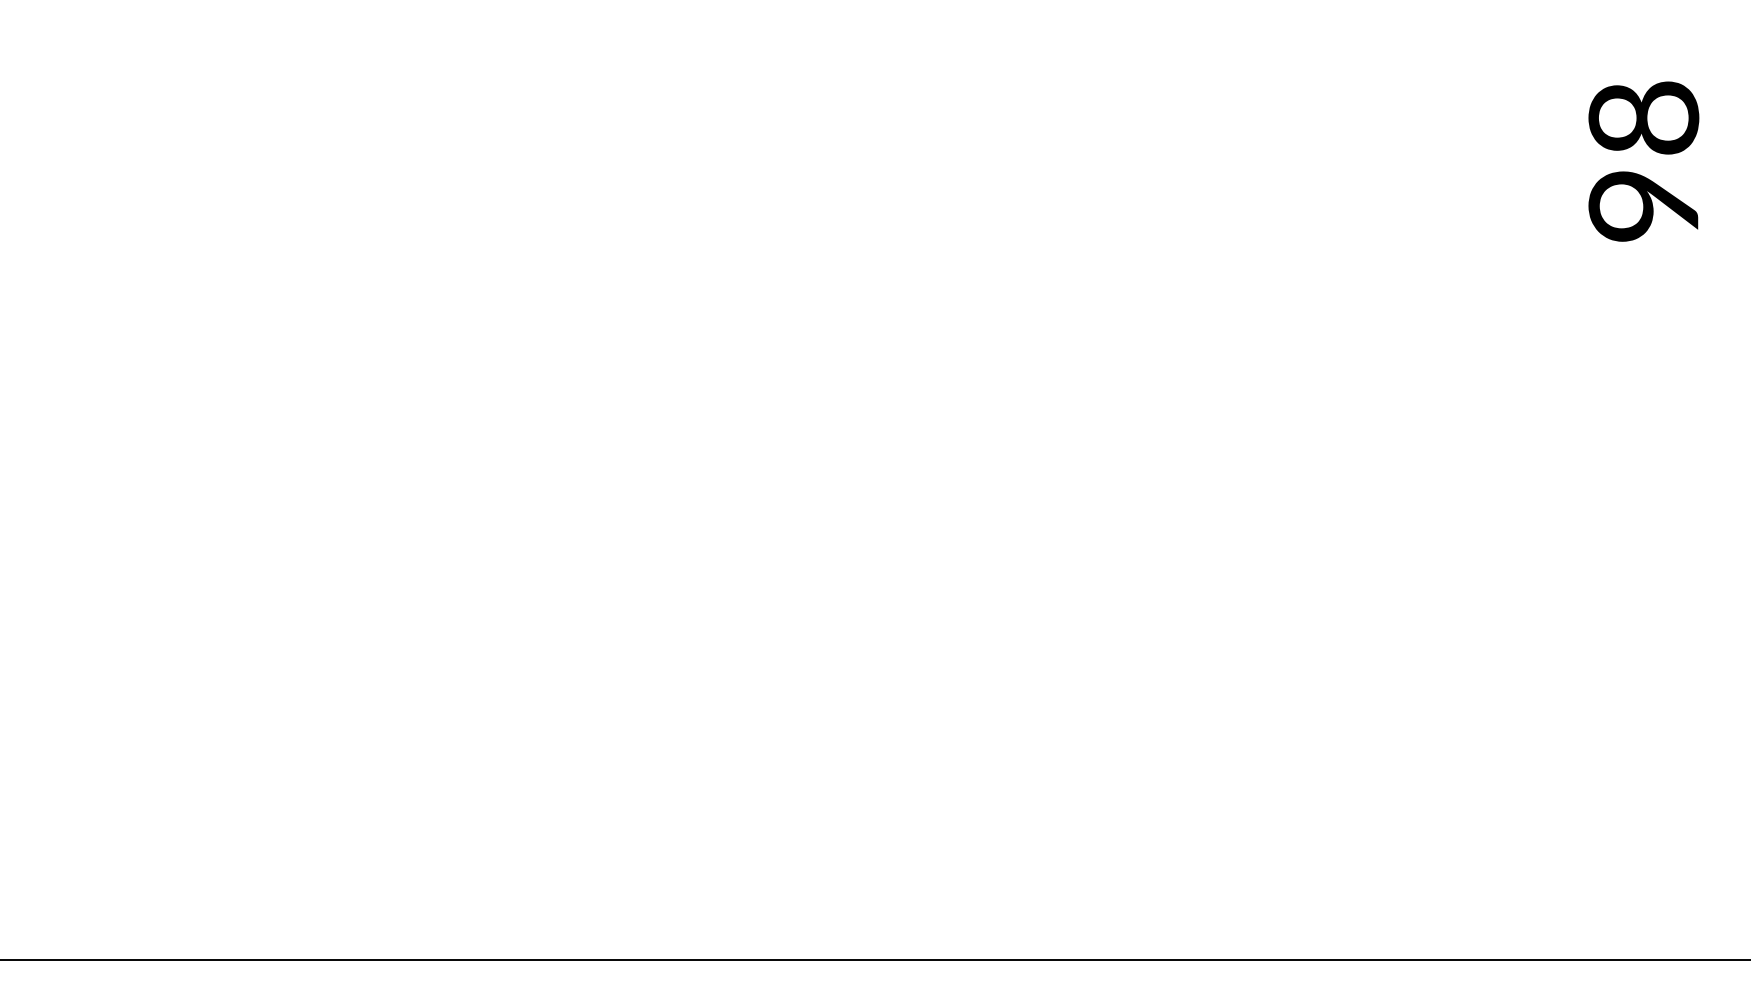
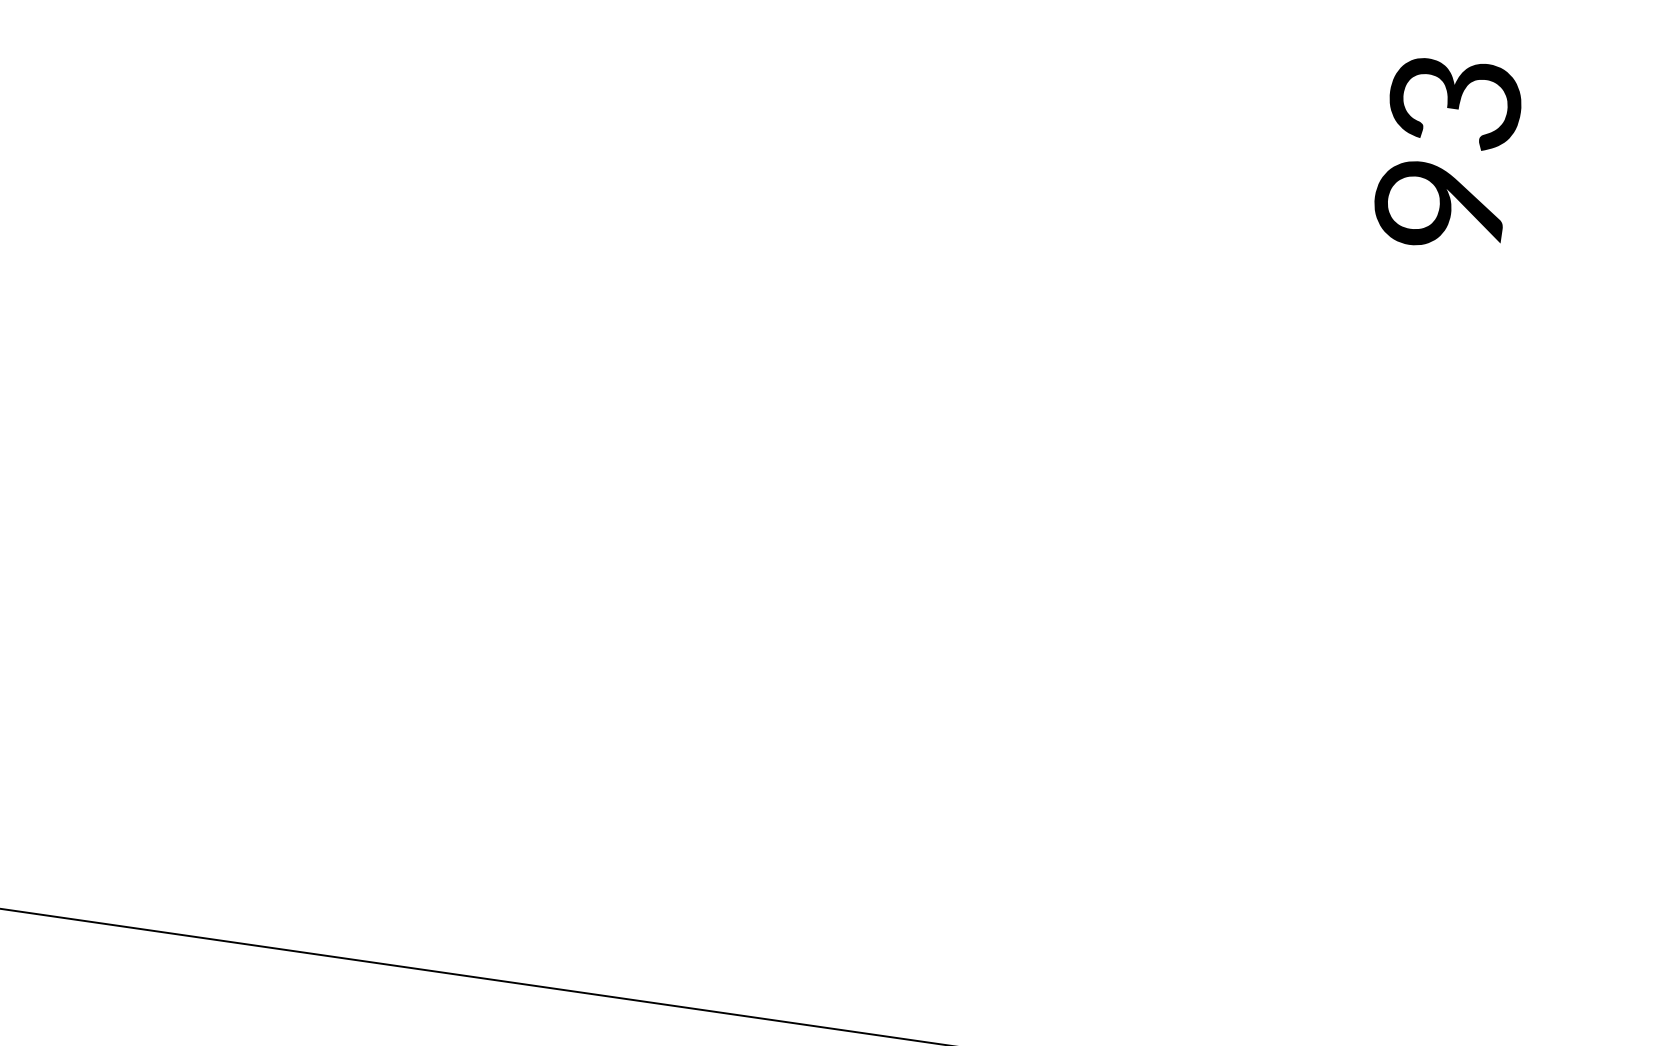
text: (1643, 118) -> (1454, 102), 98 -> 93

